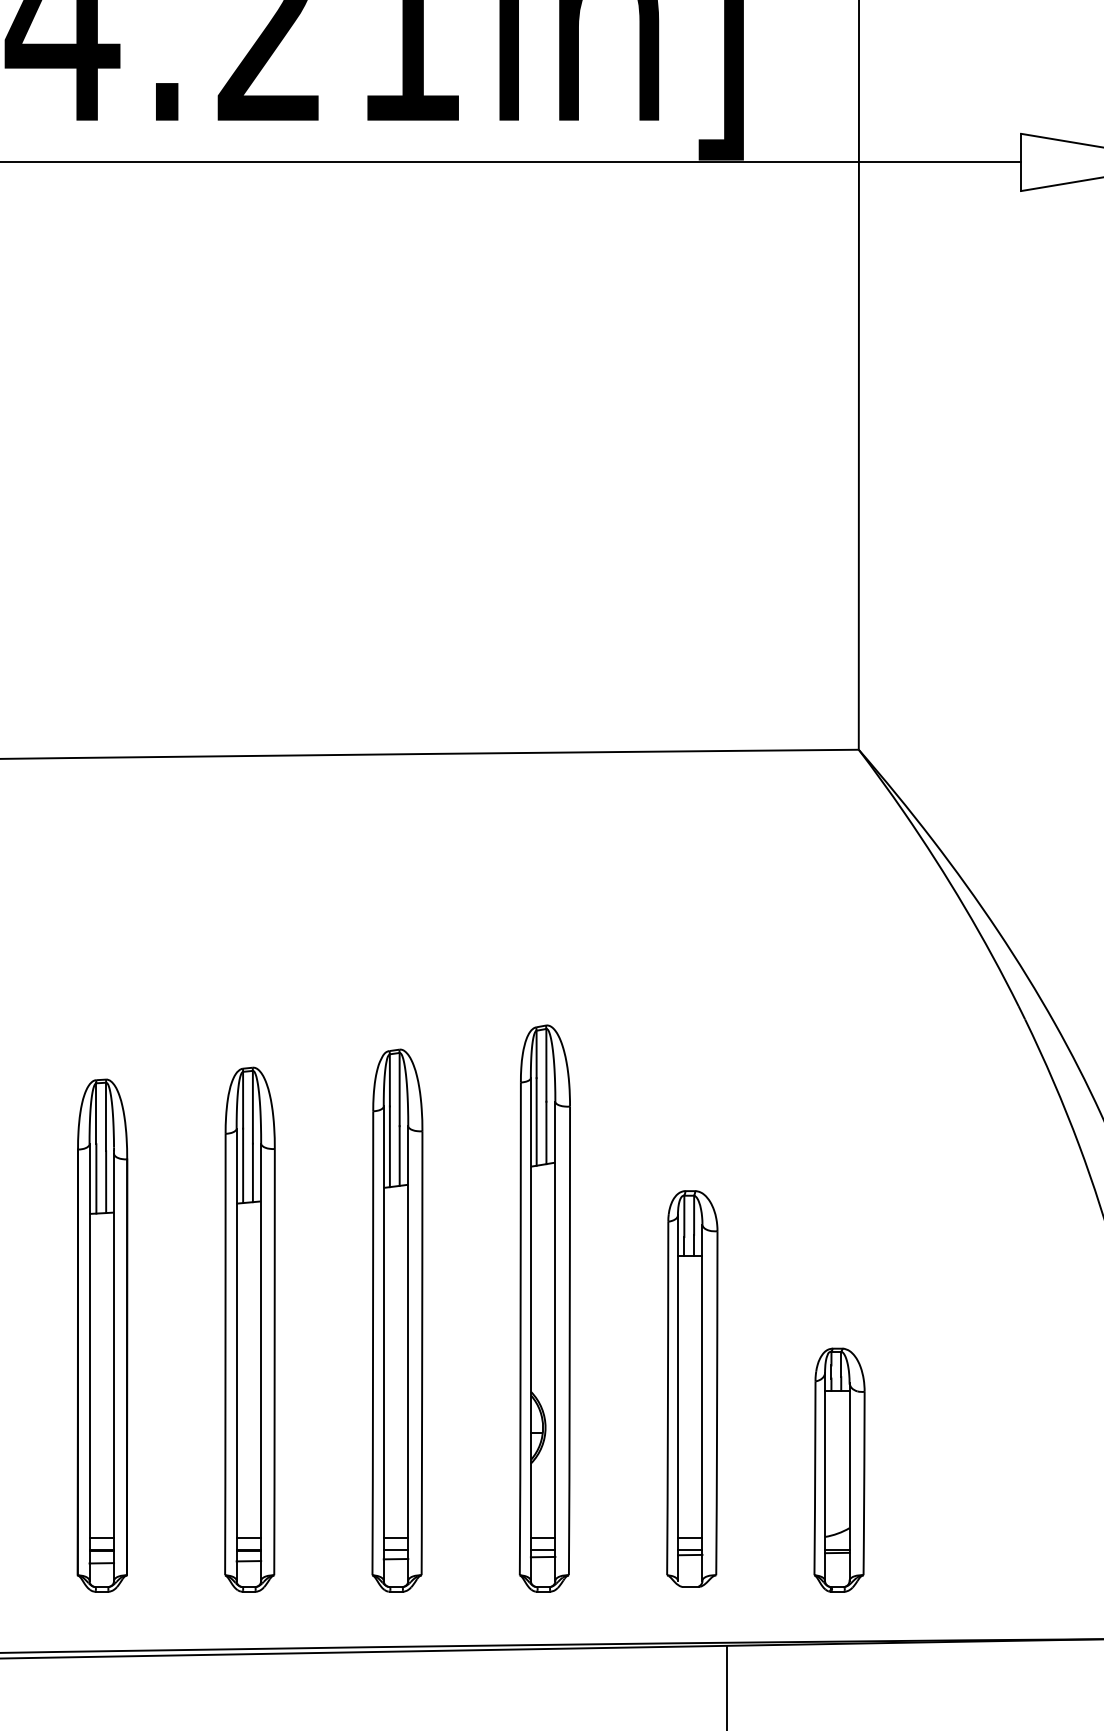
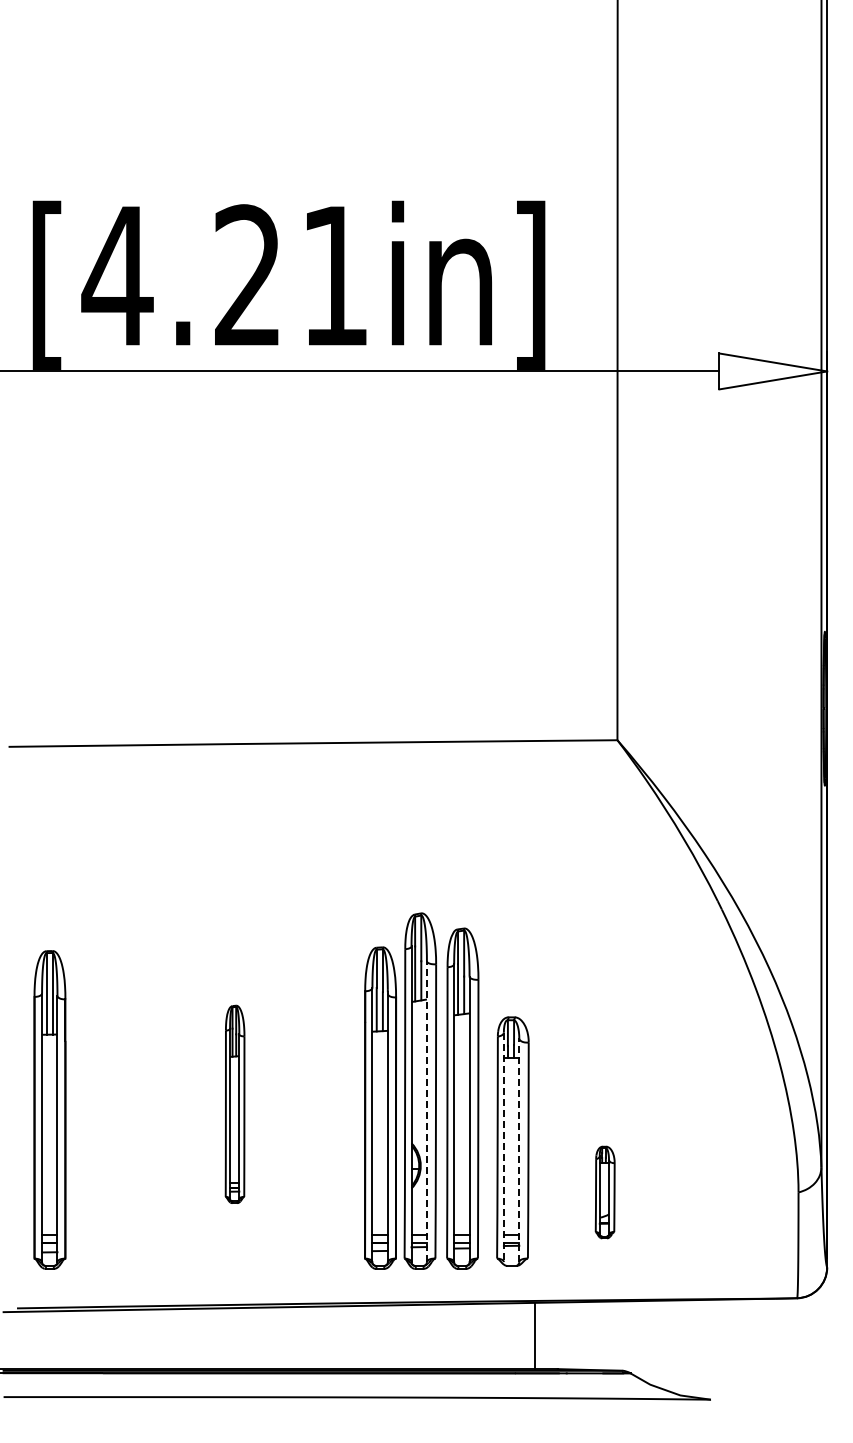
part: (397, 1320) -> (462, 1098), moved
part: (248, 1329) -> (234, 1104), size x0.6
part: (102, 1334) -> (380, 1107), moved
line: (554, 1341) -> (426, 1111), solid -> dashed
line: (677, 1398) -> (503, 1147), solid -> dashed
line: (702, 1403) -> (519, 1150), solid -> dashed
part: (838, 1470) -> (604, 1192), size x0.6

